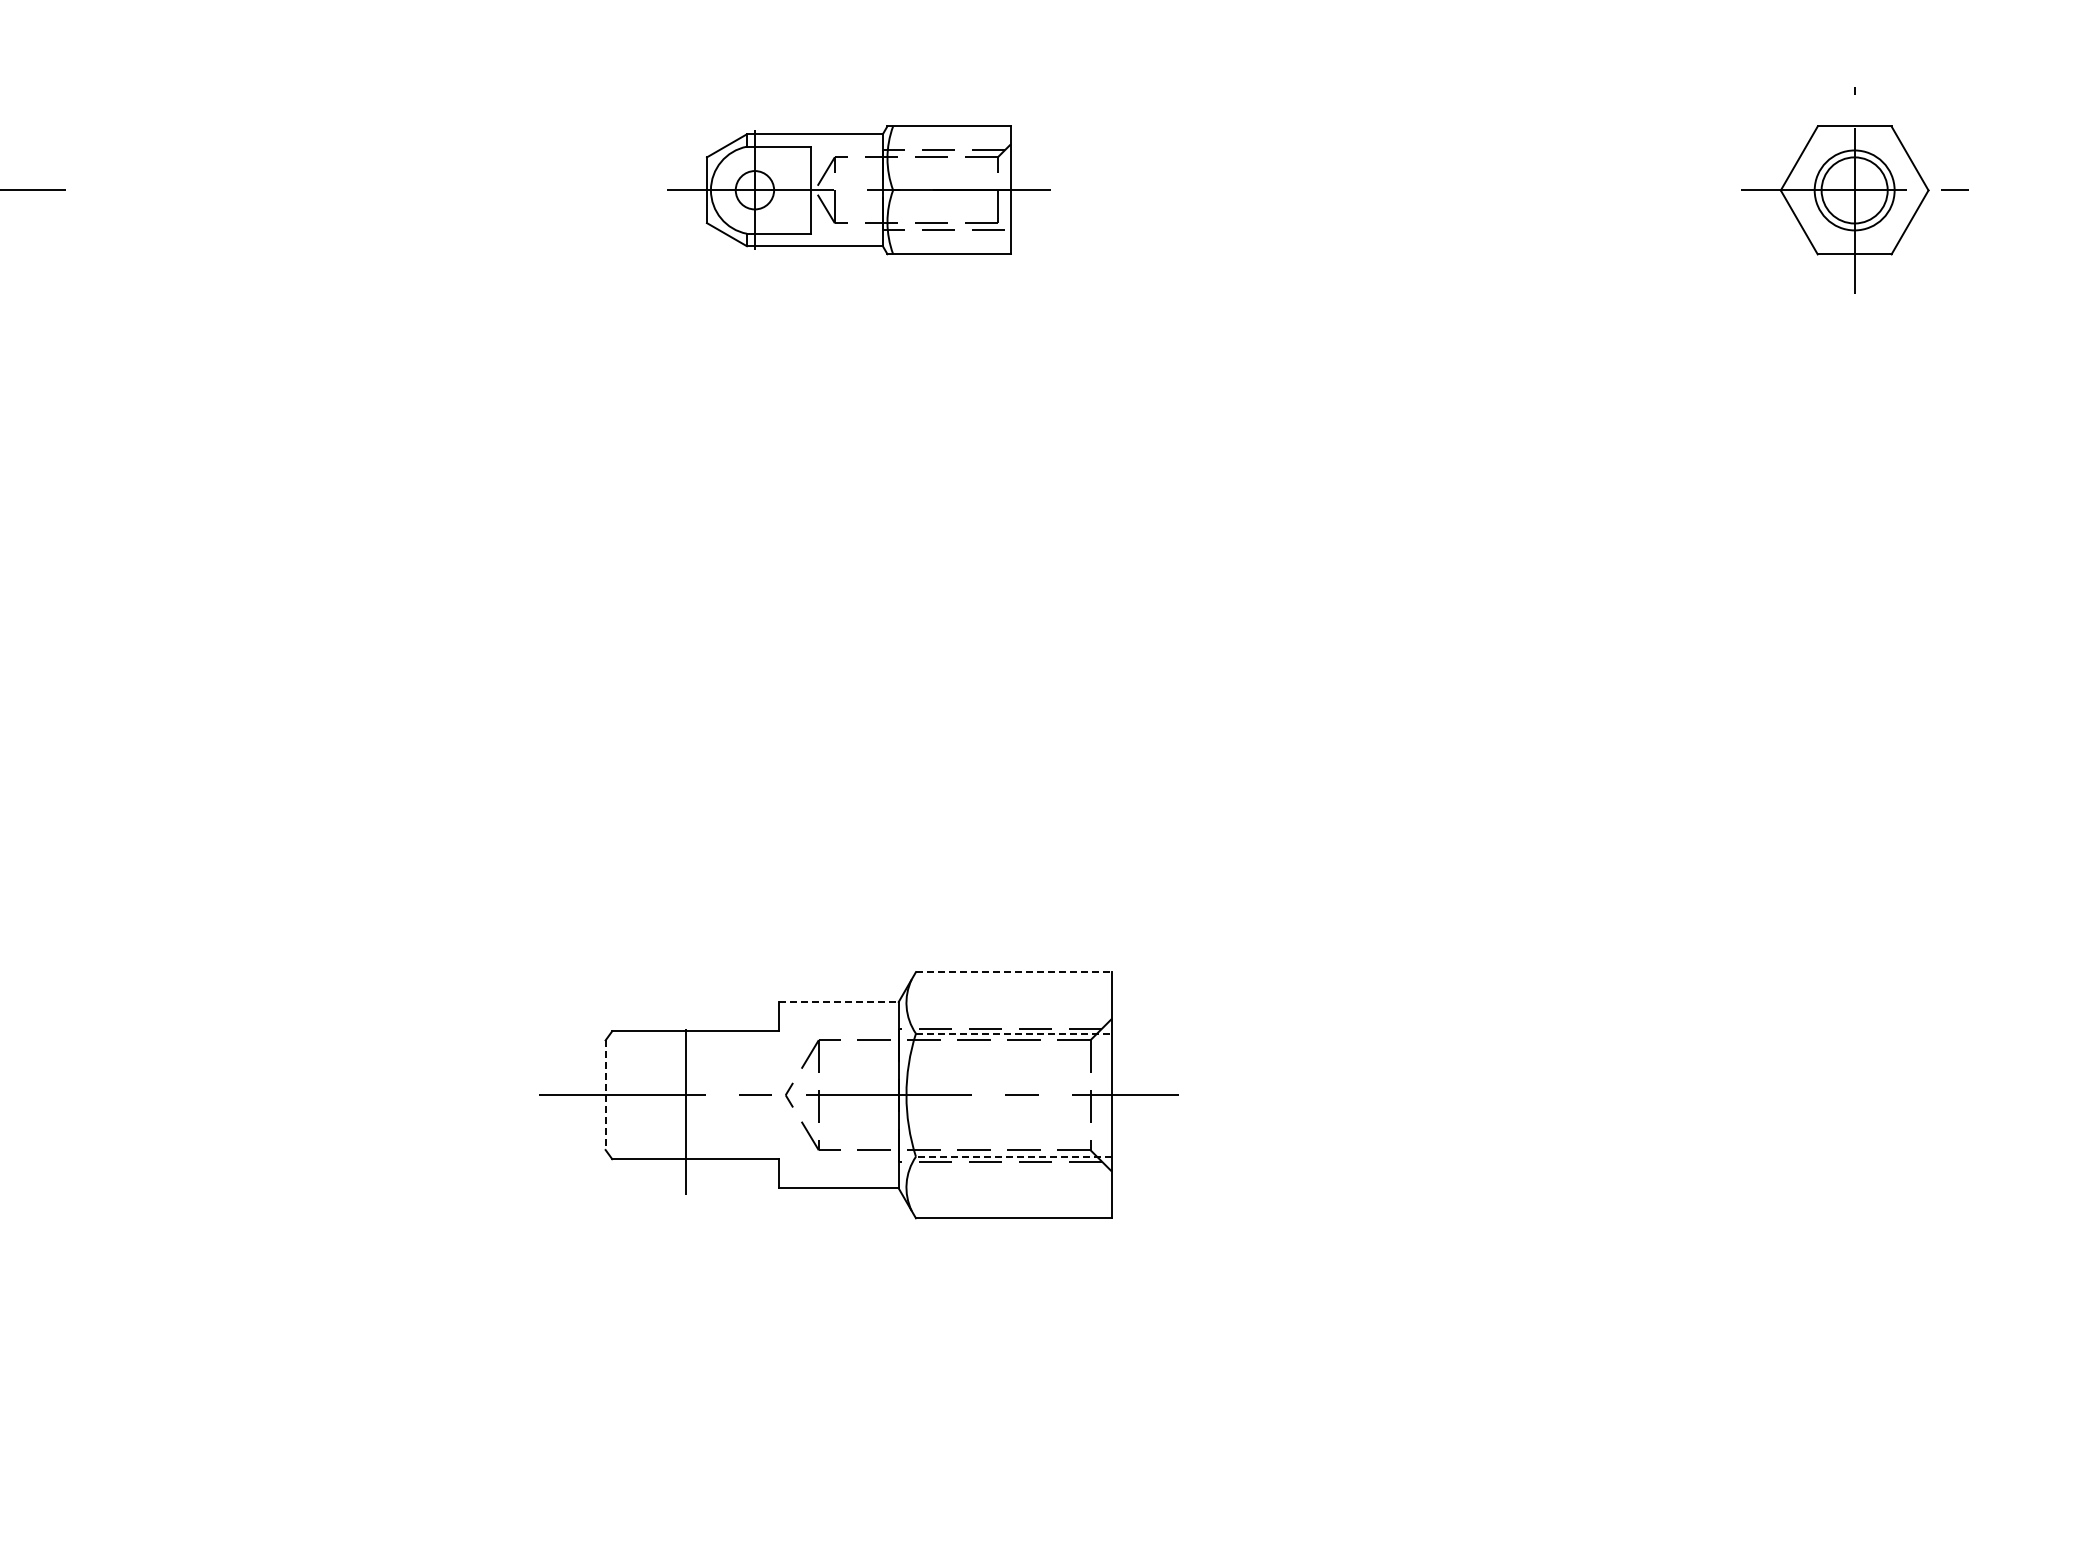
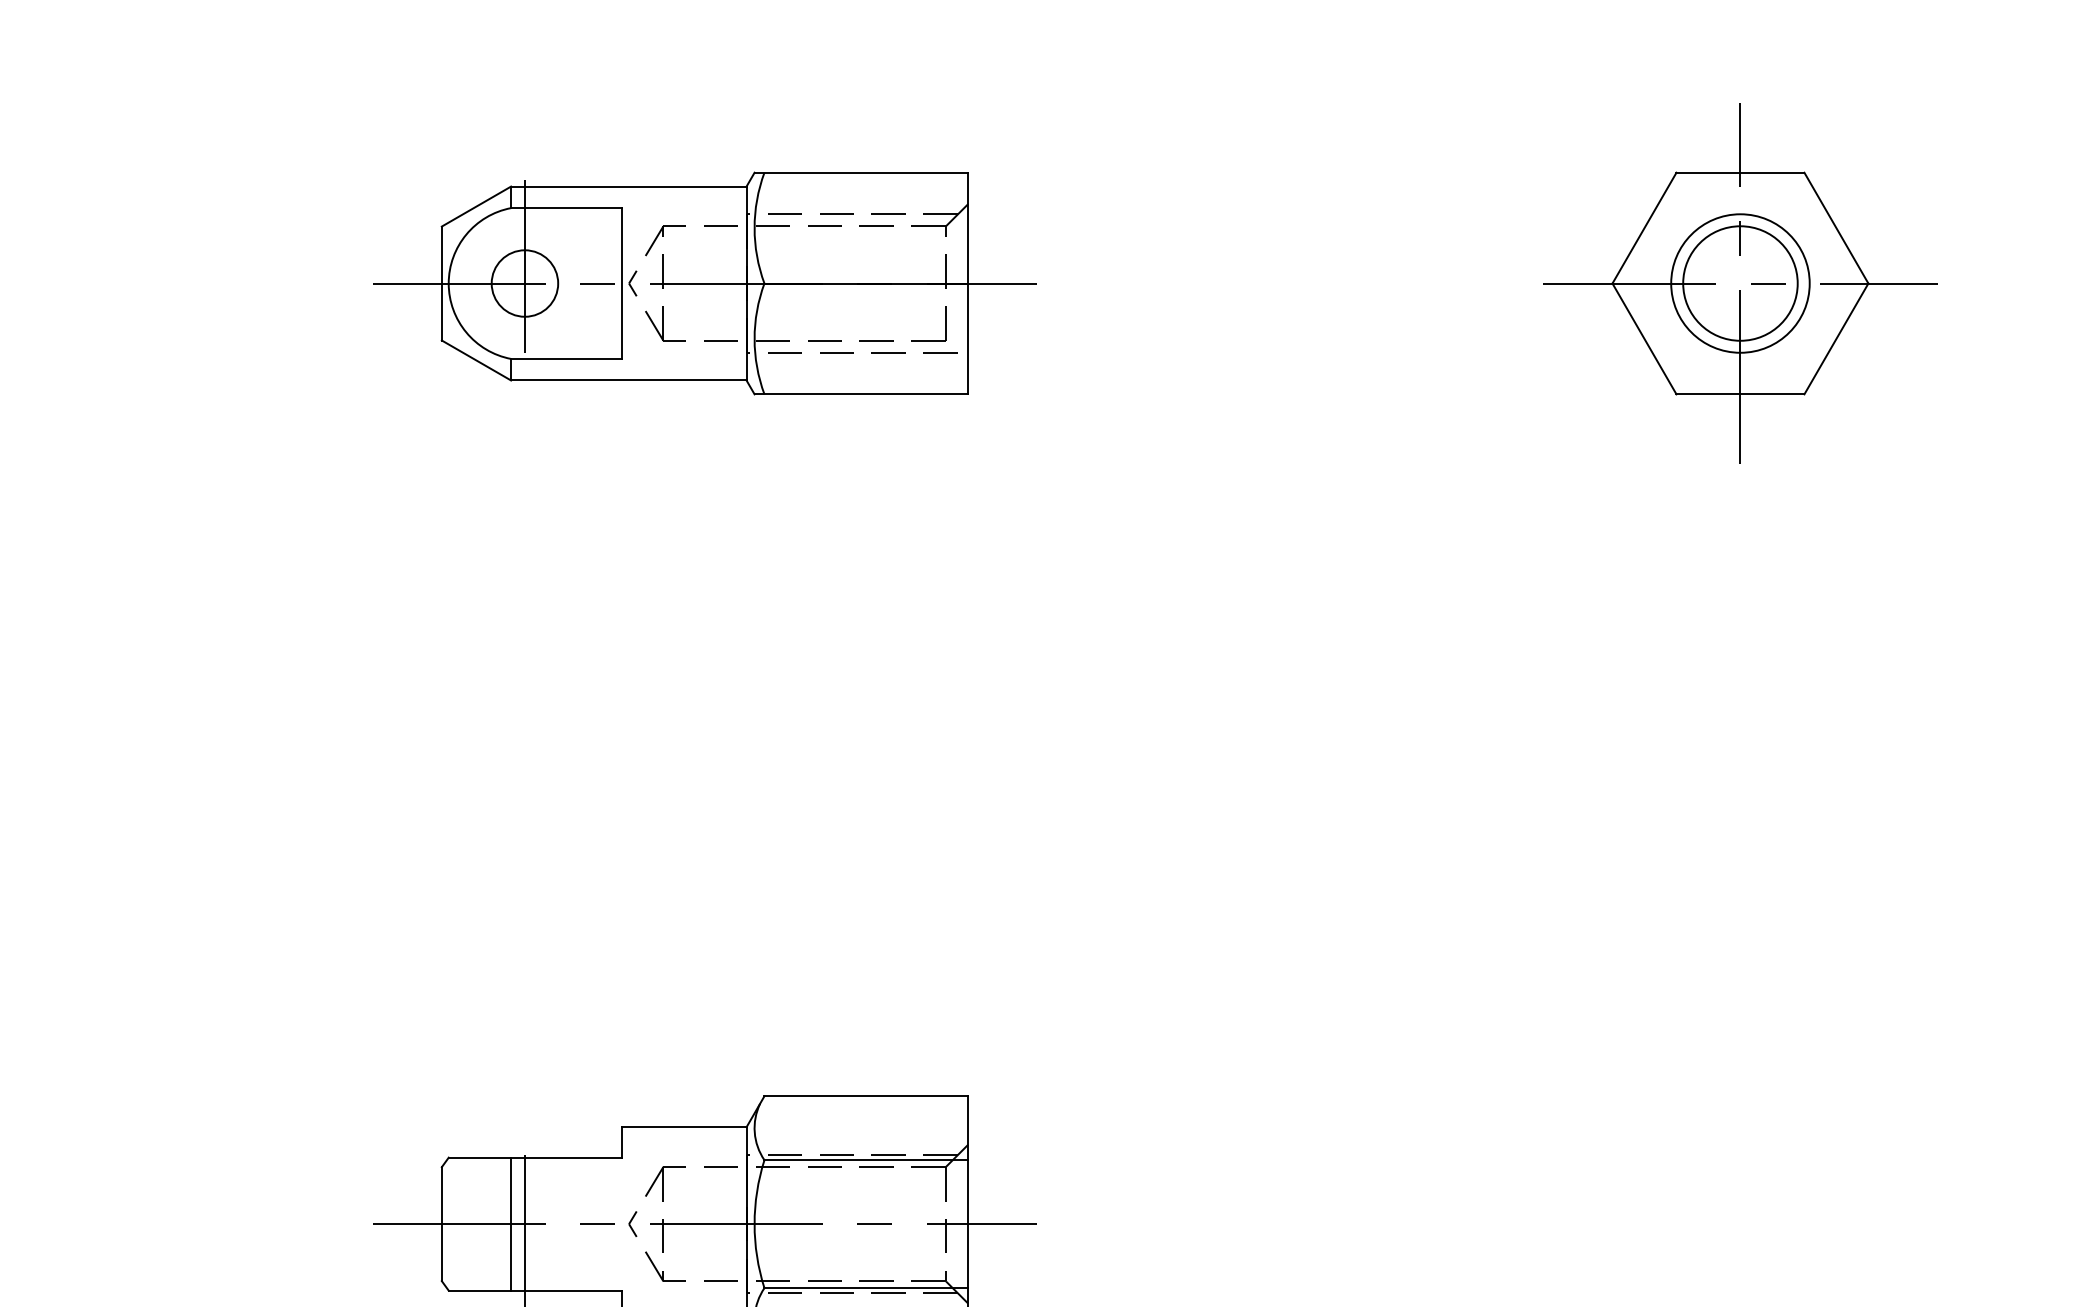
part: (858, 189) -> (704, 282), size x1.67
part: (1854, 190) -> (1740, 283), size x1.67
line: (1013, 972) -> (865, 1096), dashed -> solid
line: (838, 1001) -> (683, 1126), dashed -> solid
line: (1013, 1033) -> (865, 1160), dashed -> solid
line: (605, 1095) -> (441, 1224), dashed -> solid
line: (672, 1095) -> (511, 1224), added
line: (1013, 1156) -> (865, 1287), dashed -> solid

